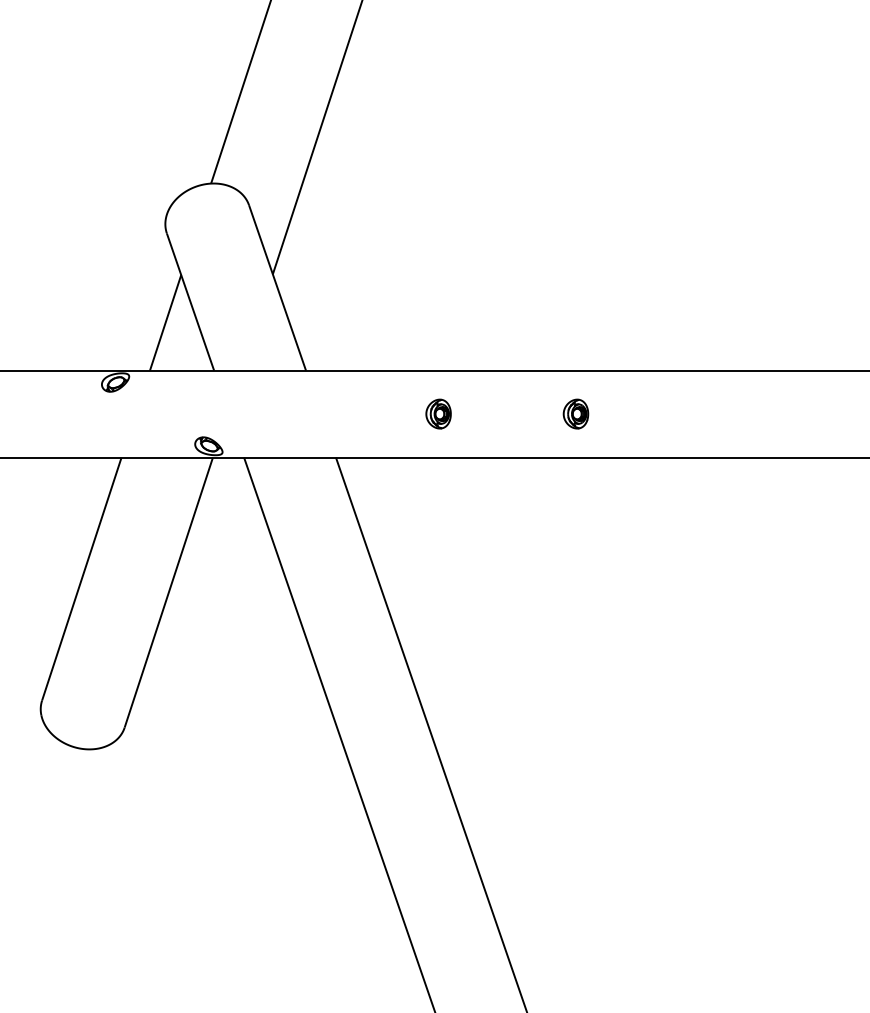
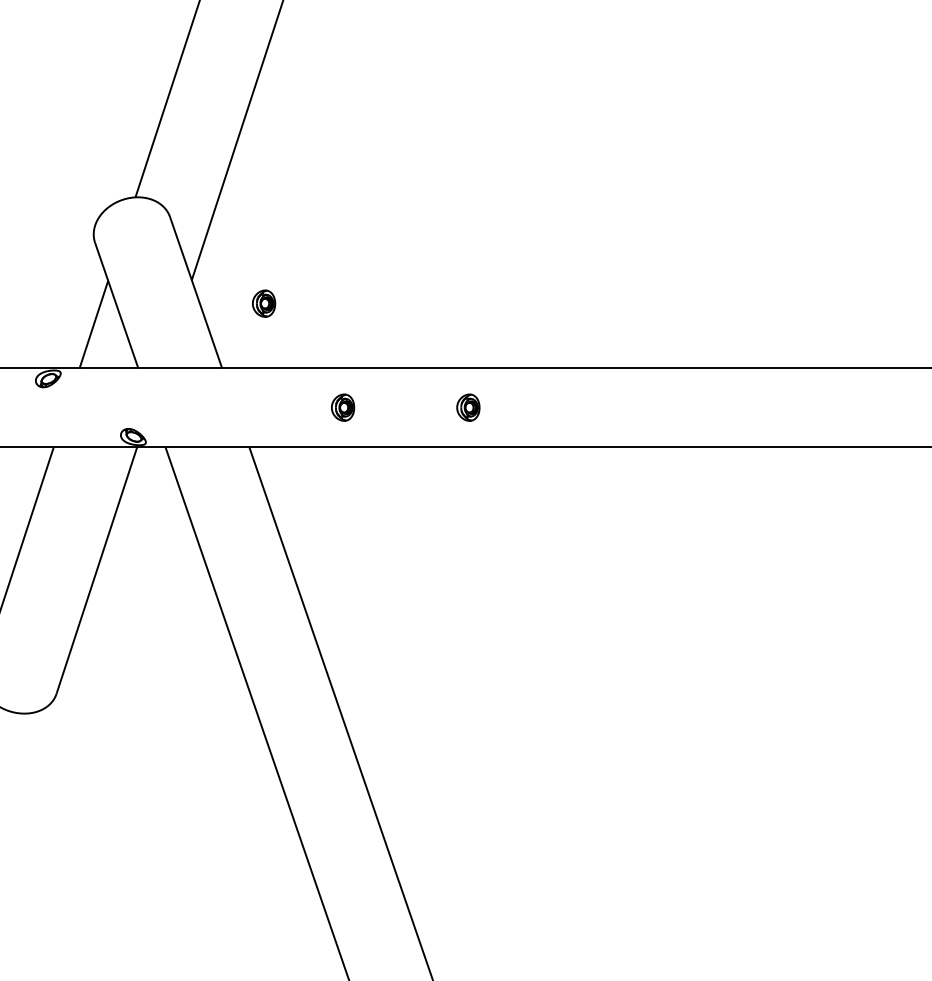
part: (352, 299) -> (264, 303), added

